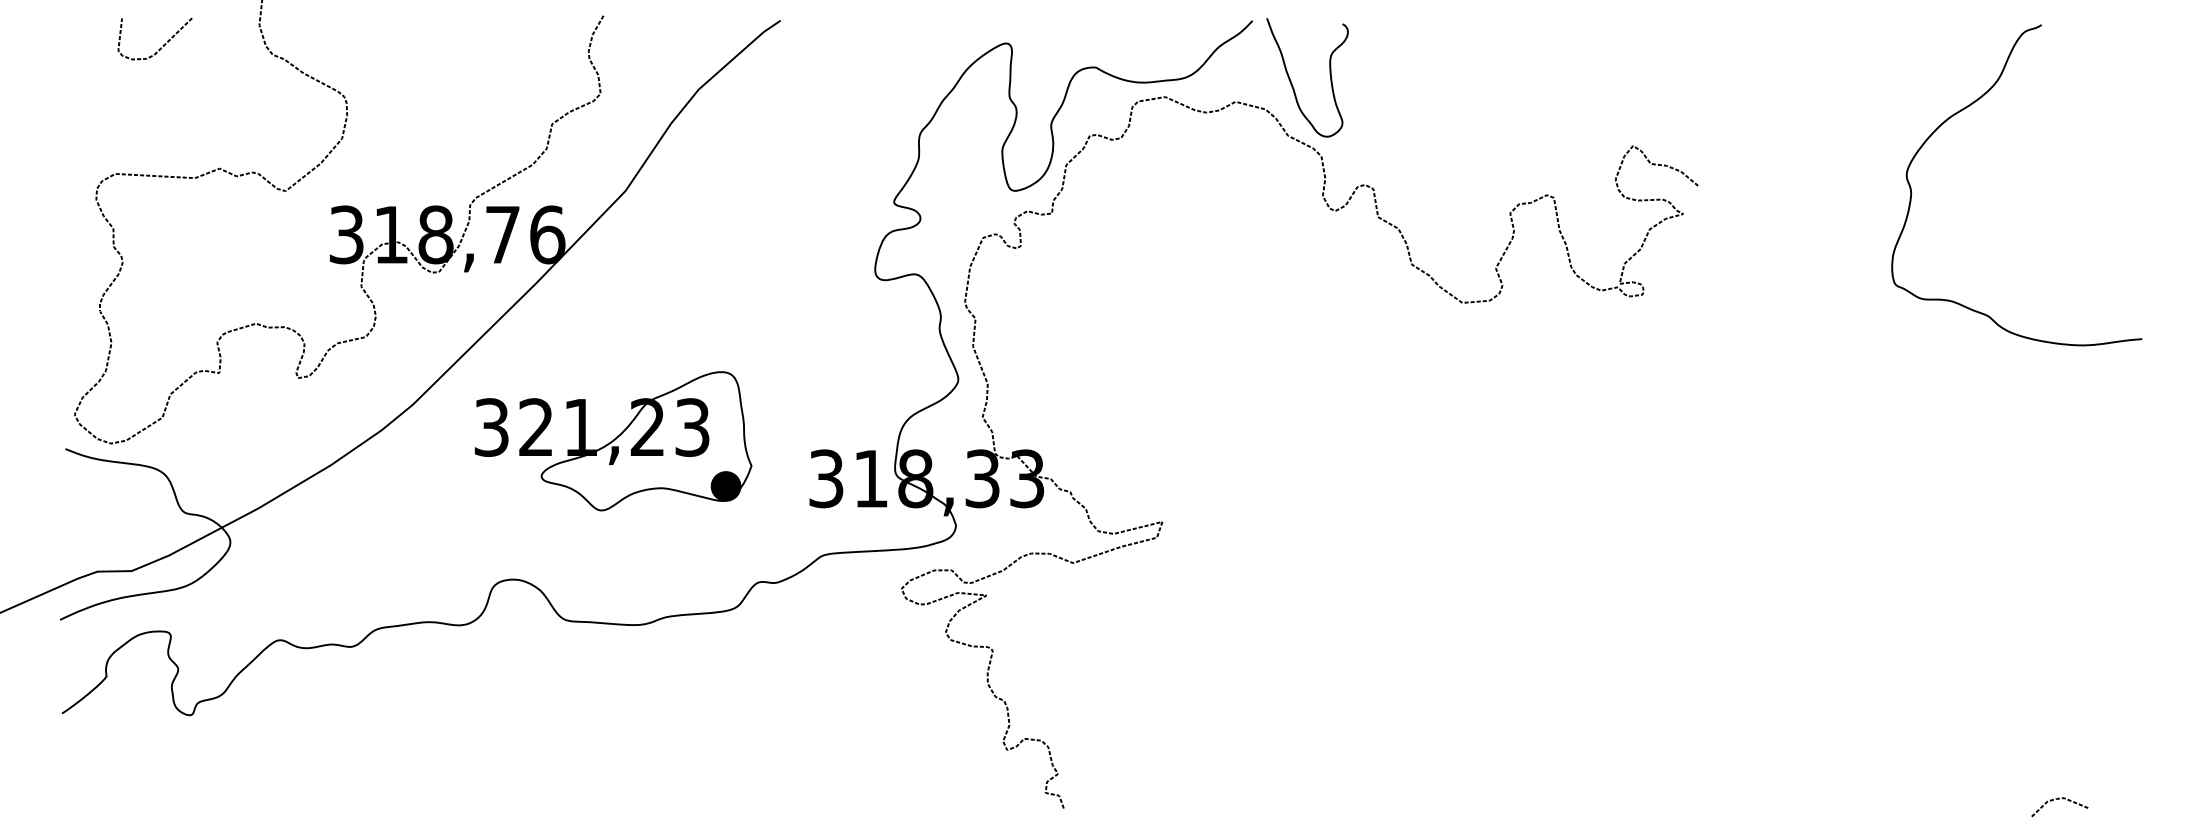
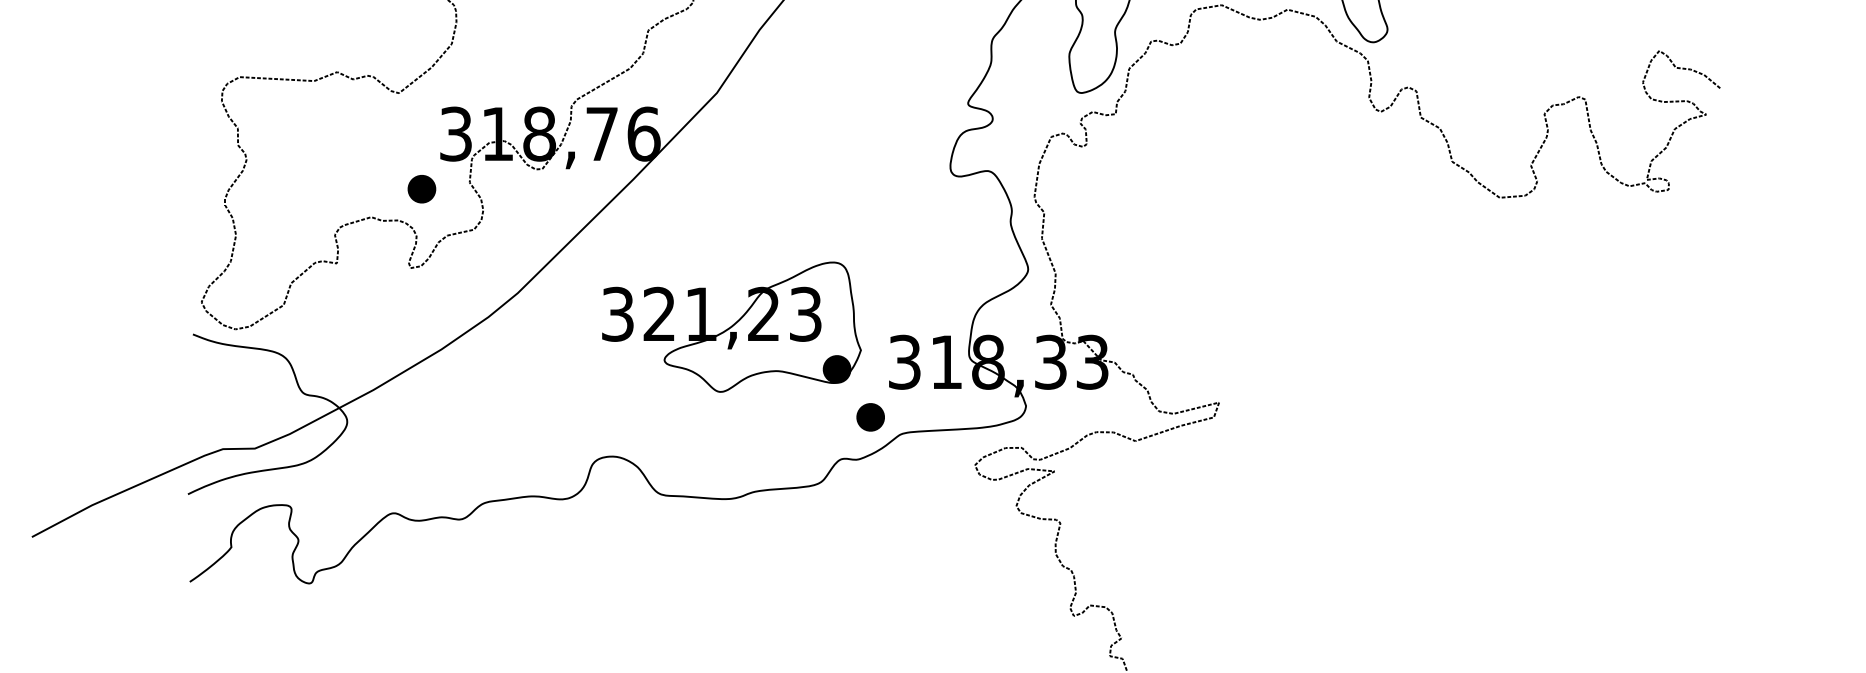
part: (310, 293) -> (422, 188), added
part: (613, 441) -> (731, 327), moved
part: (789, 537) -> (870, 417), added

